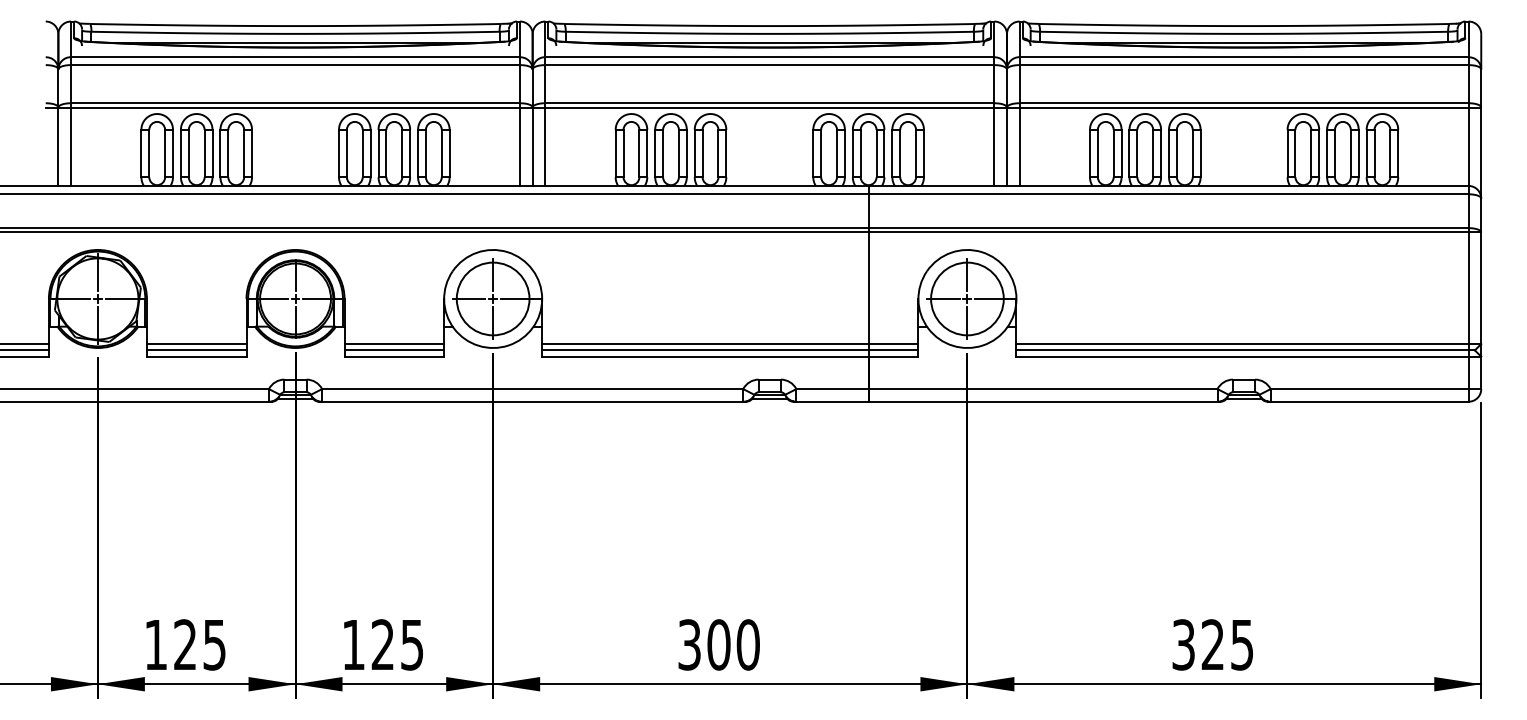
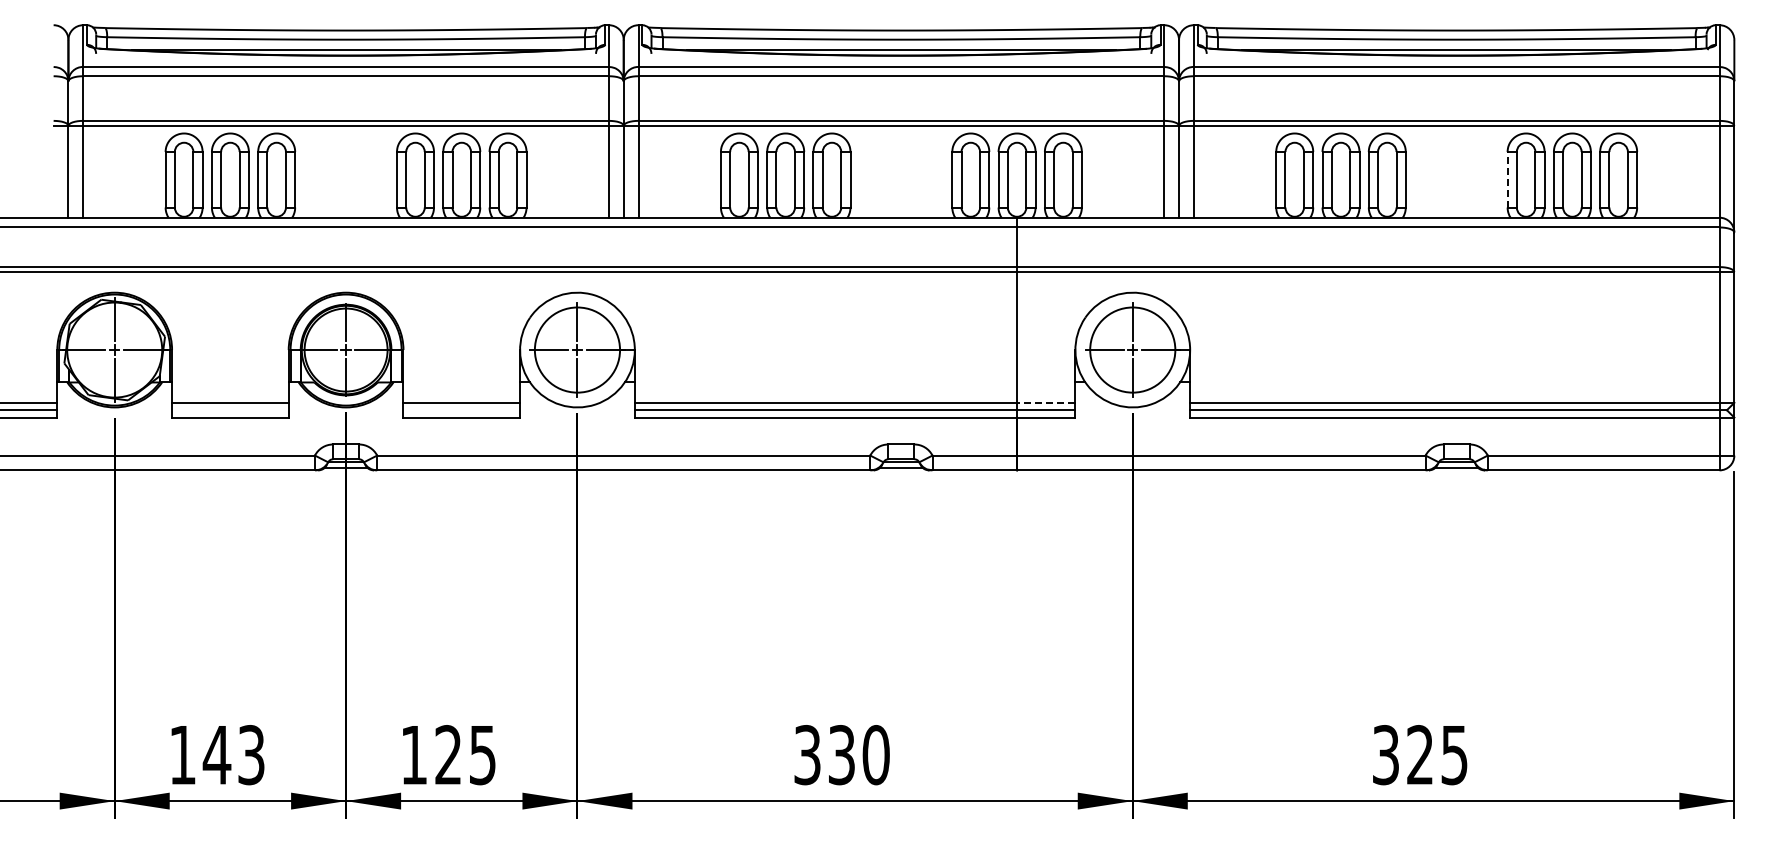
line: (1287, 153) -> (1507, 179), solid -> dashed
line: (892, 343) -> (1045, 402), solid -> dashed
line: (196, 350) -> (230, 410), removed
line: (394, 350) -> (461, 410), removed
text: (199, 644) -> (233, 754), 125 -> 143
text: (718, 645) -> (841, 755), 300 -> 330

